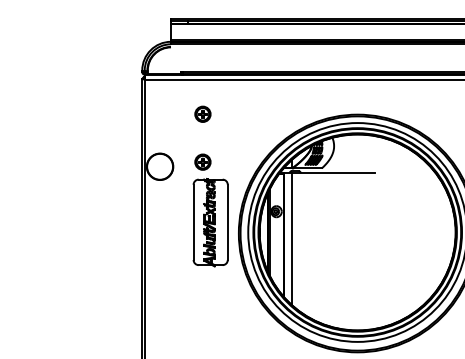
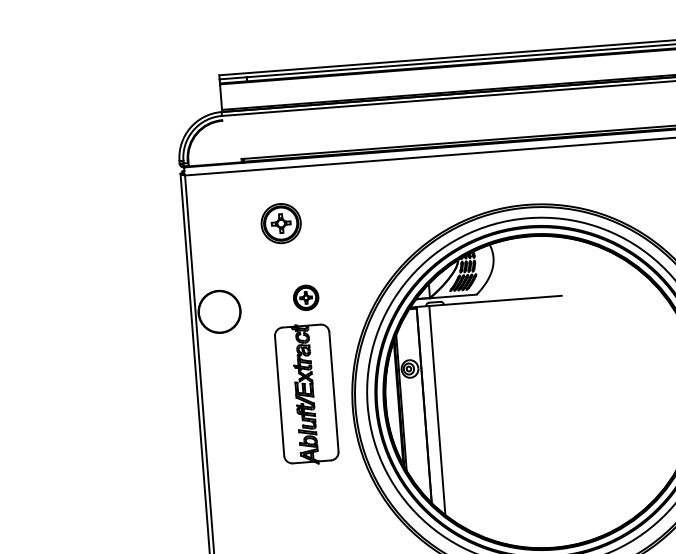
part: (202, 113) -> (280, 222), size x1.6
part: (202, 161) -> (305, 296), moved

